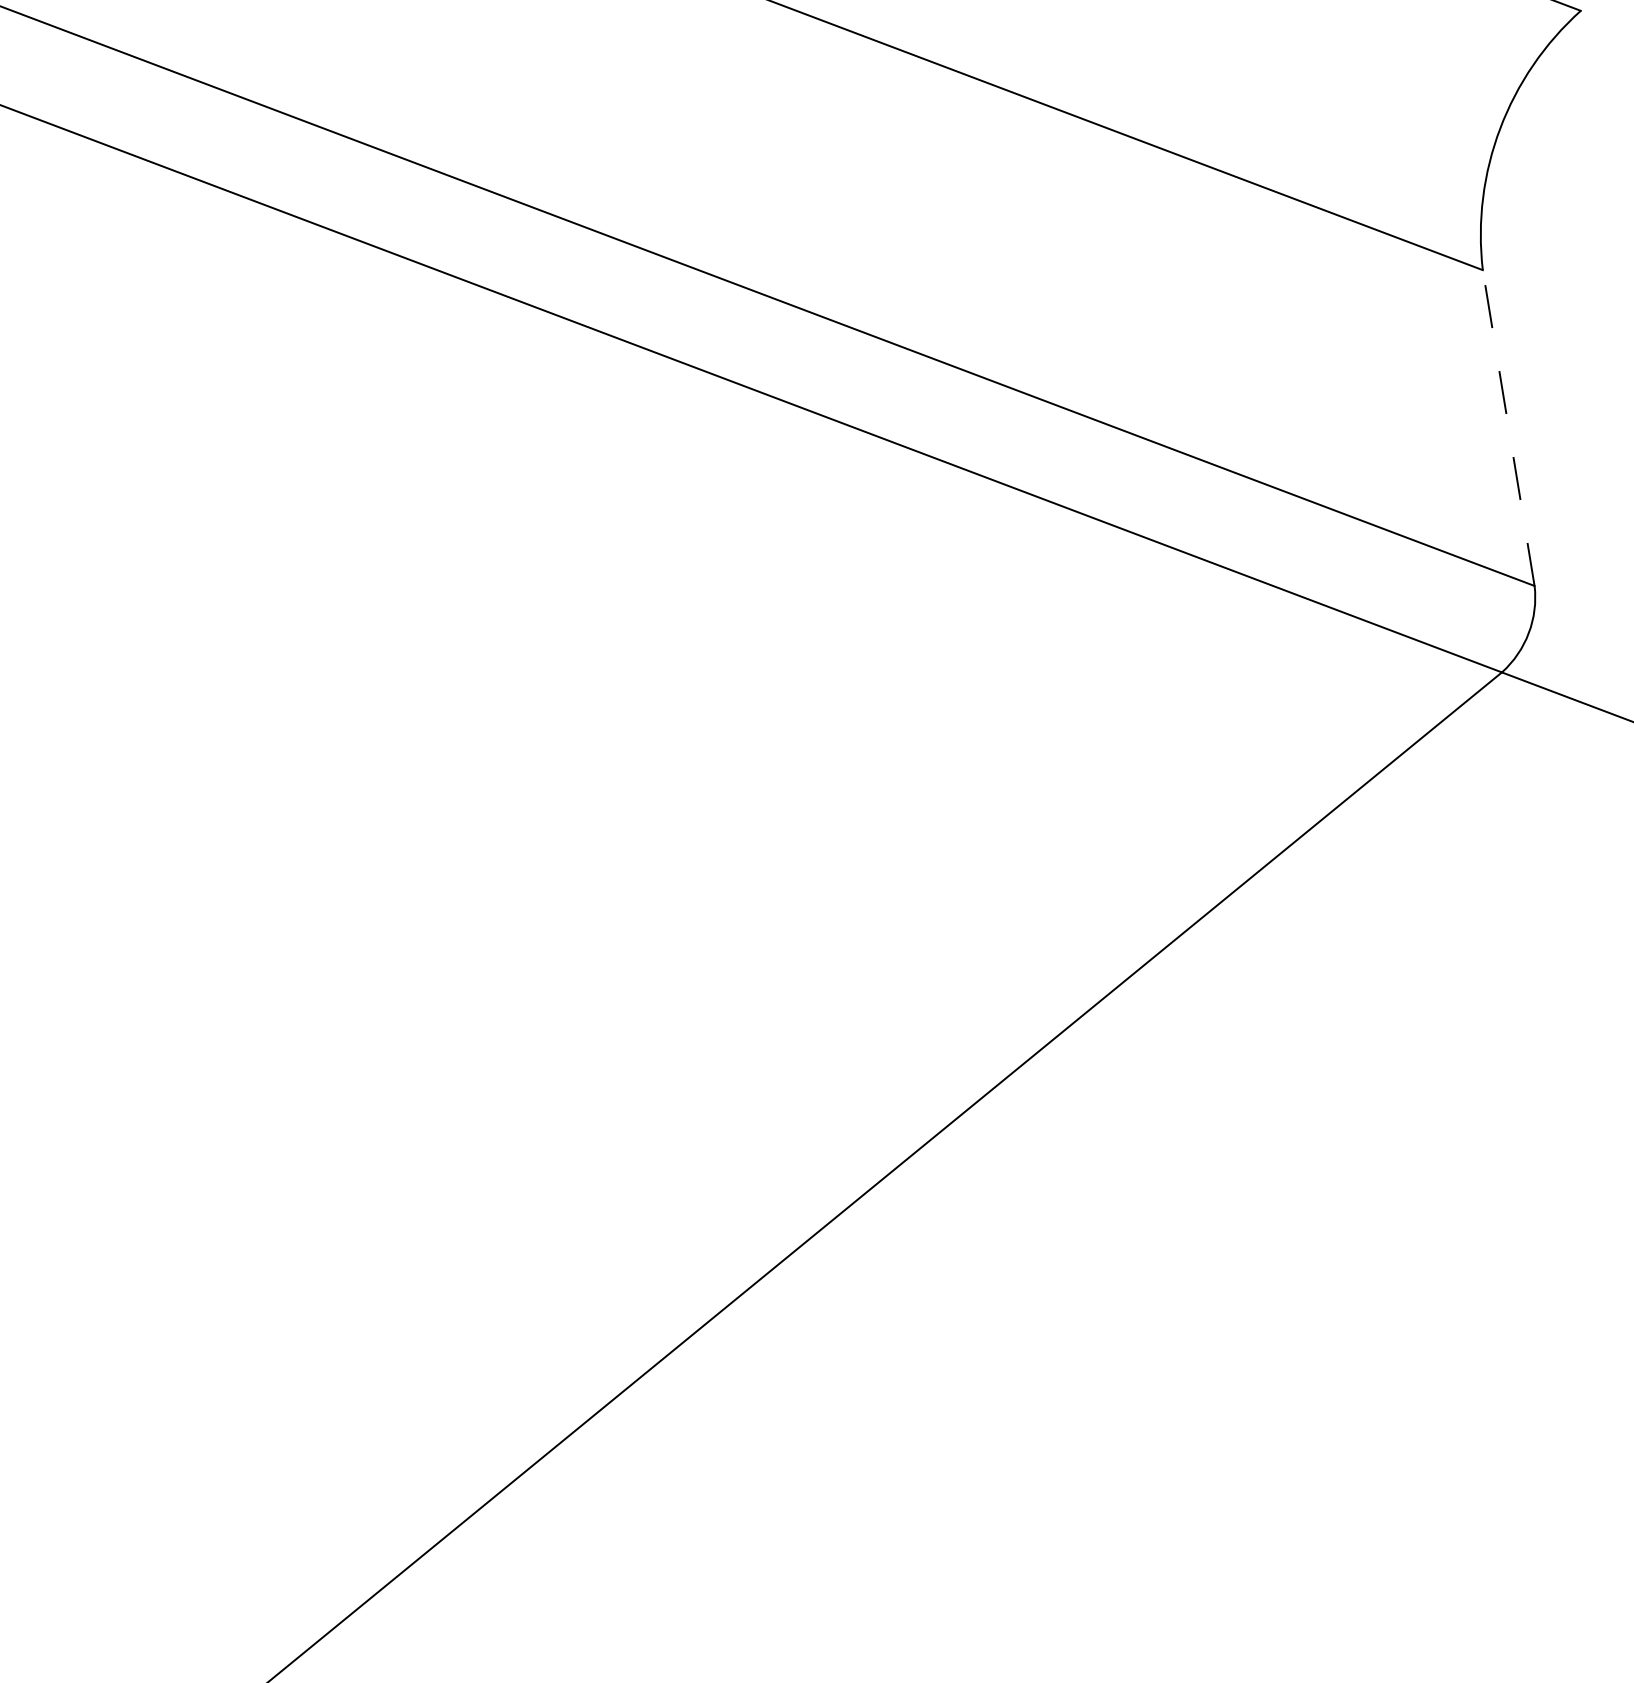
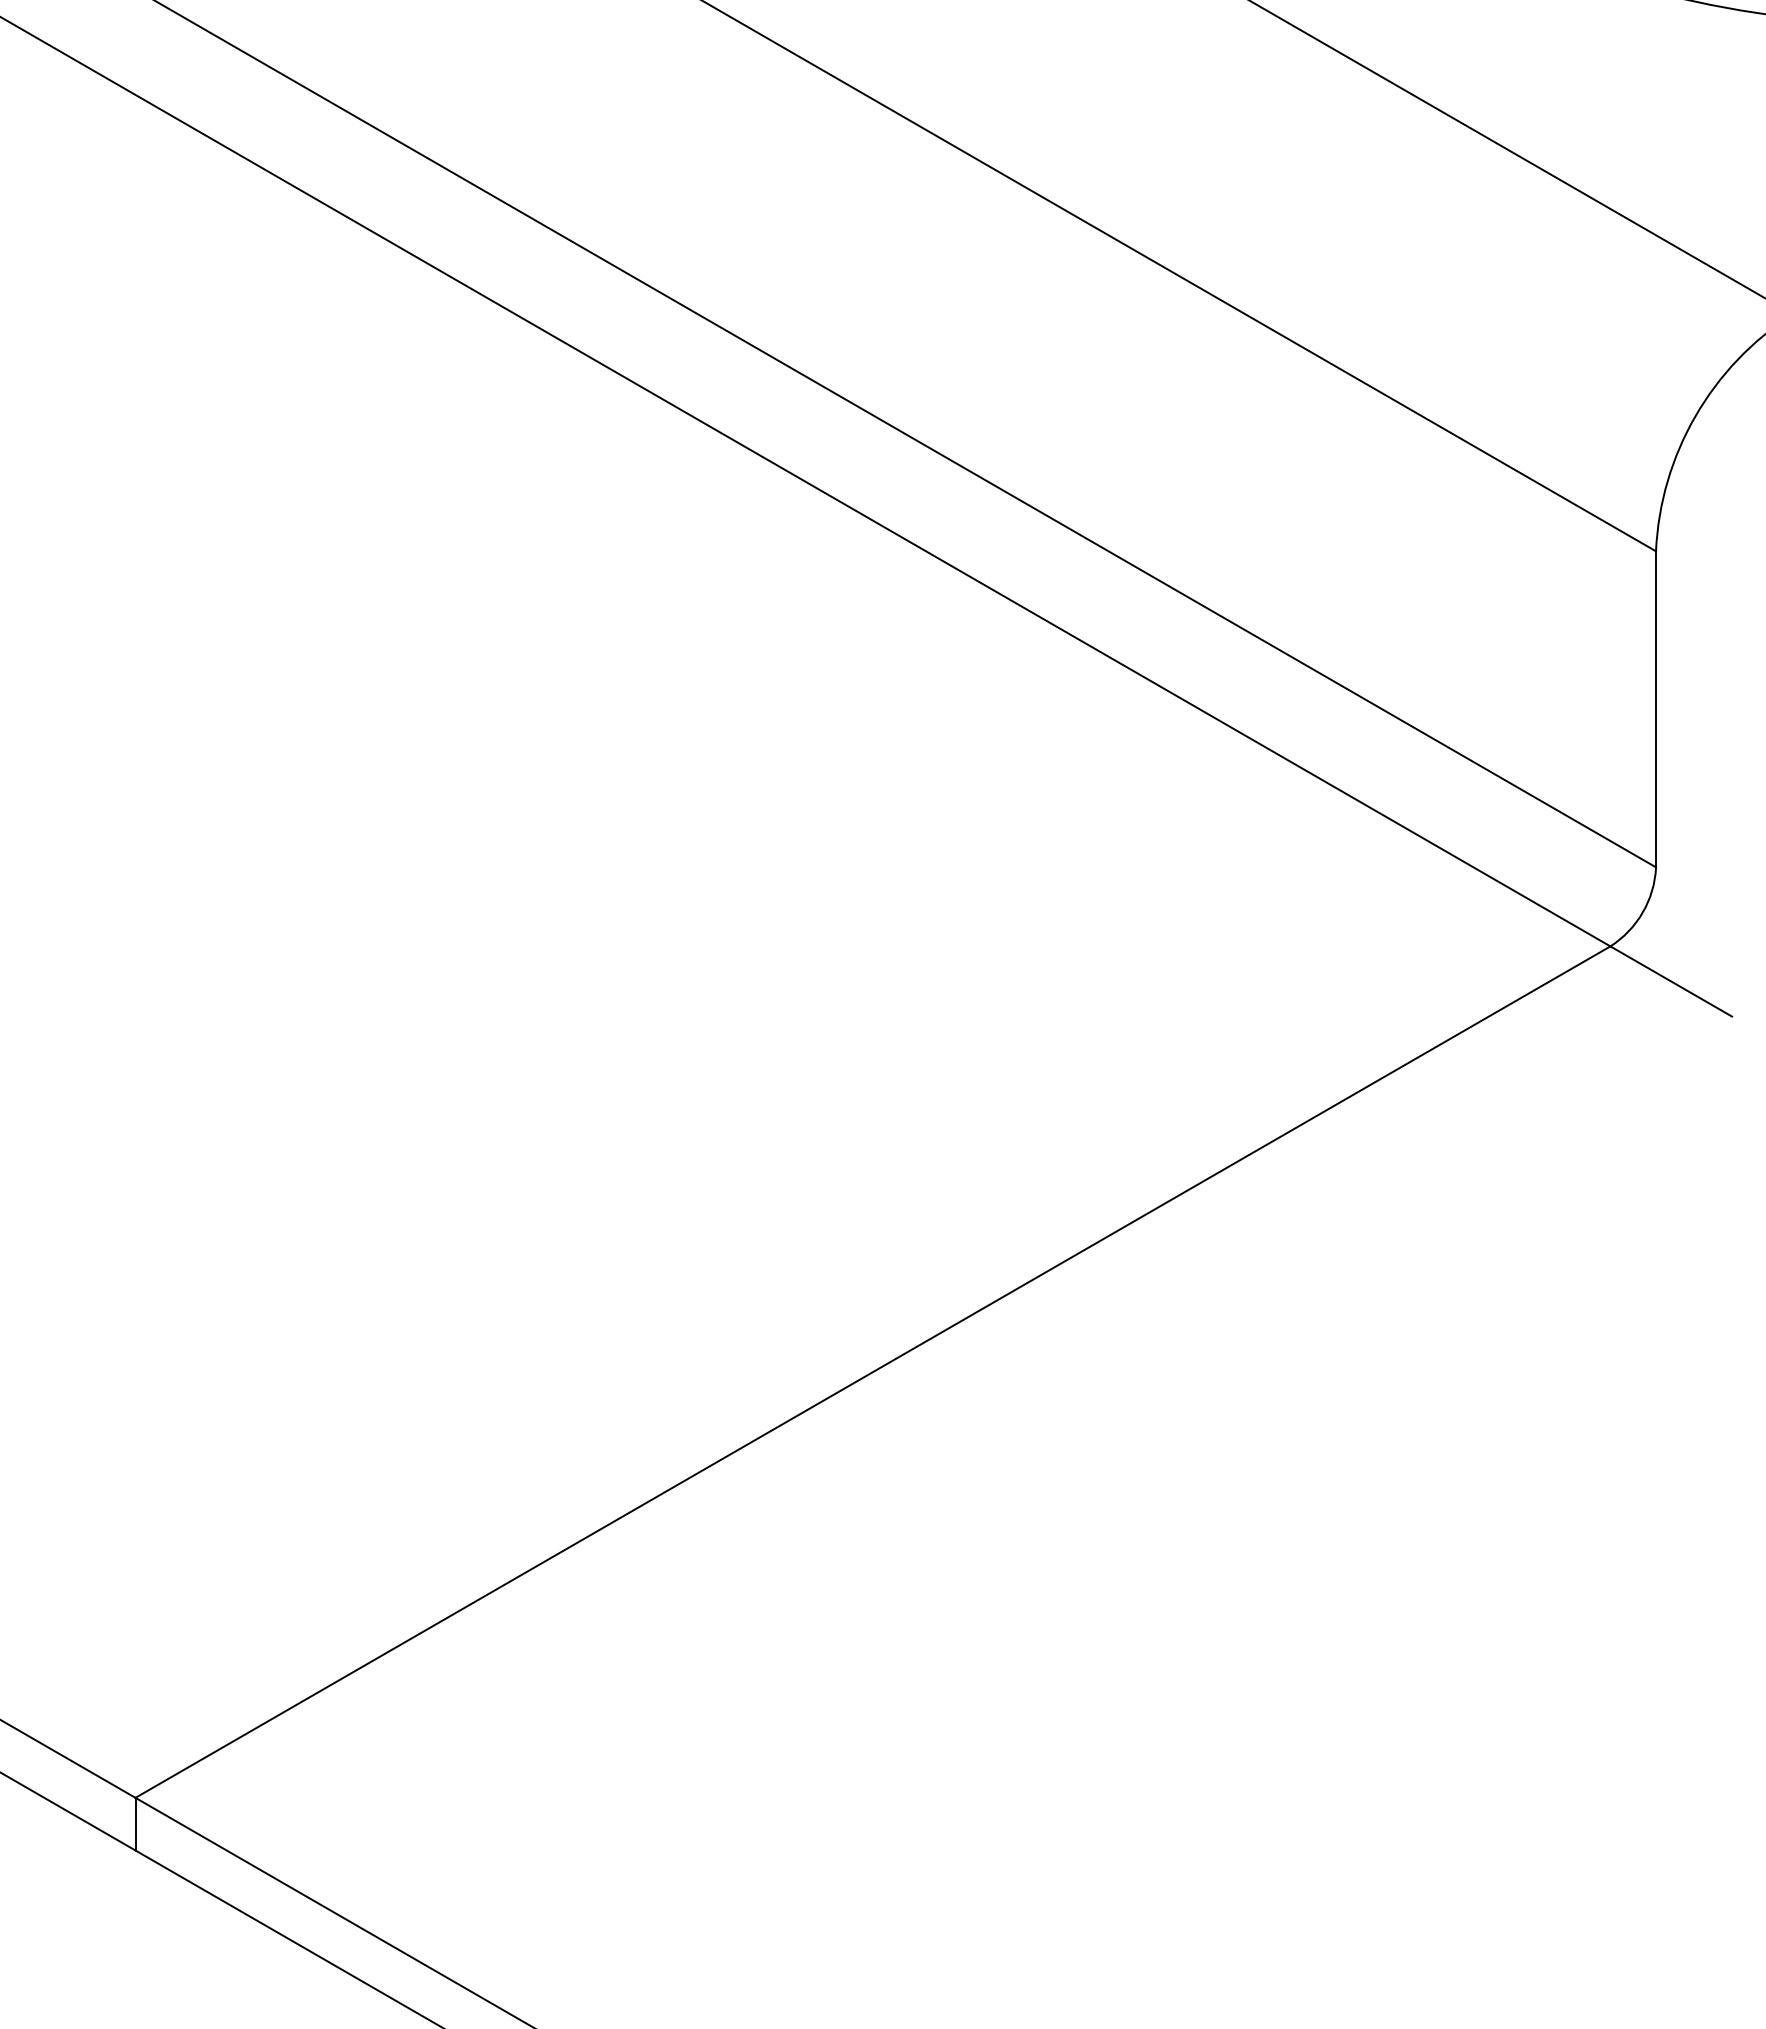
line: (1509, 427) -> (1656, 708), dashed -> solid

